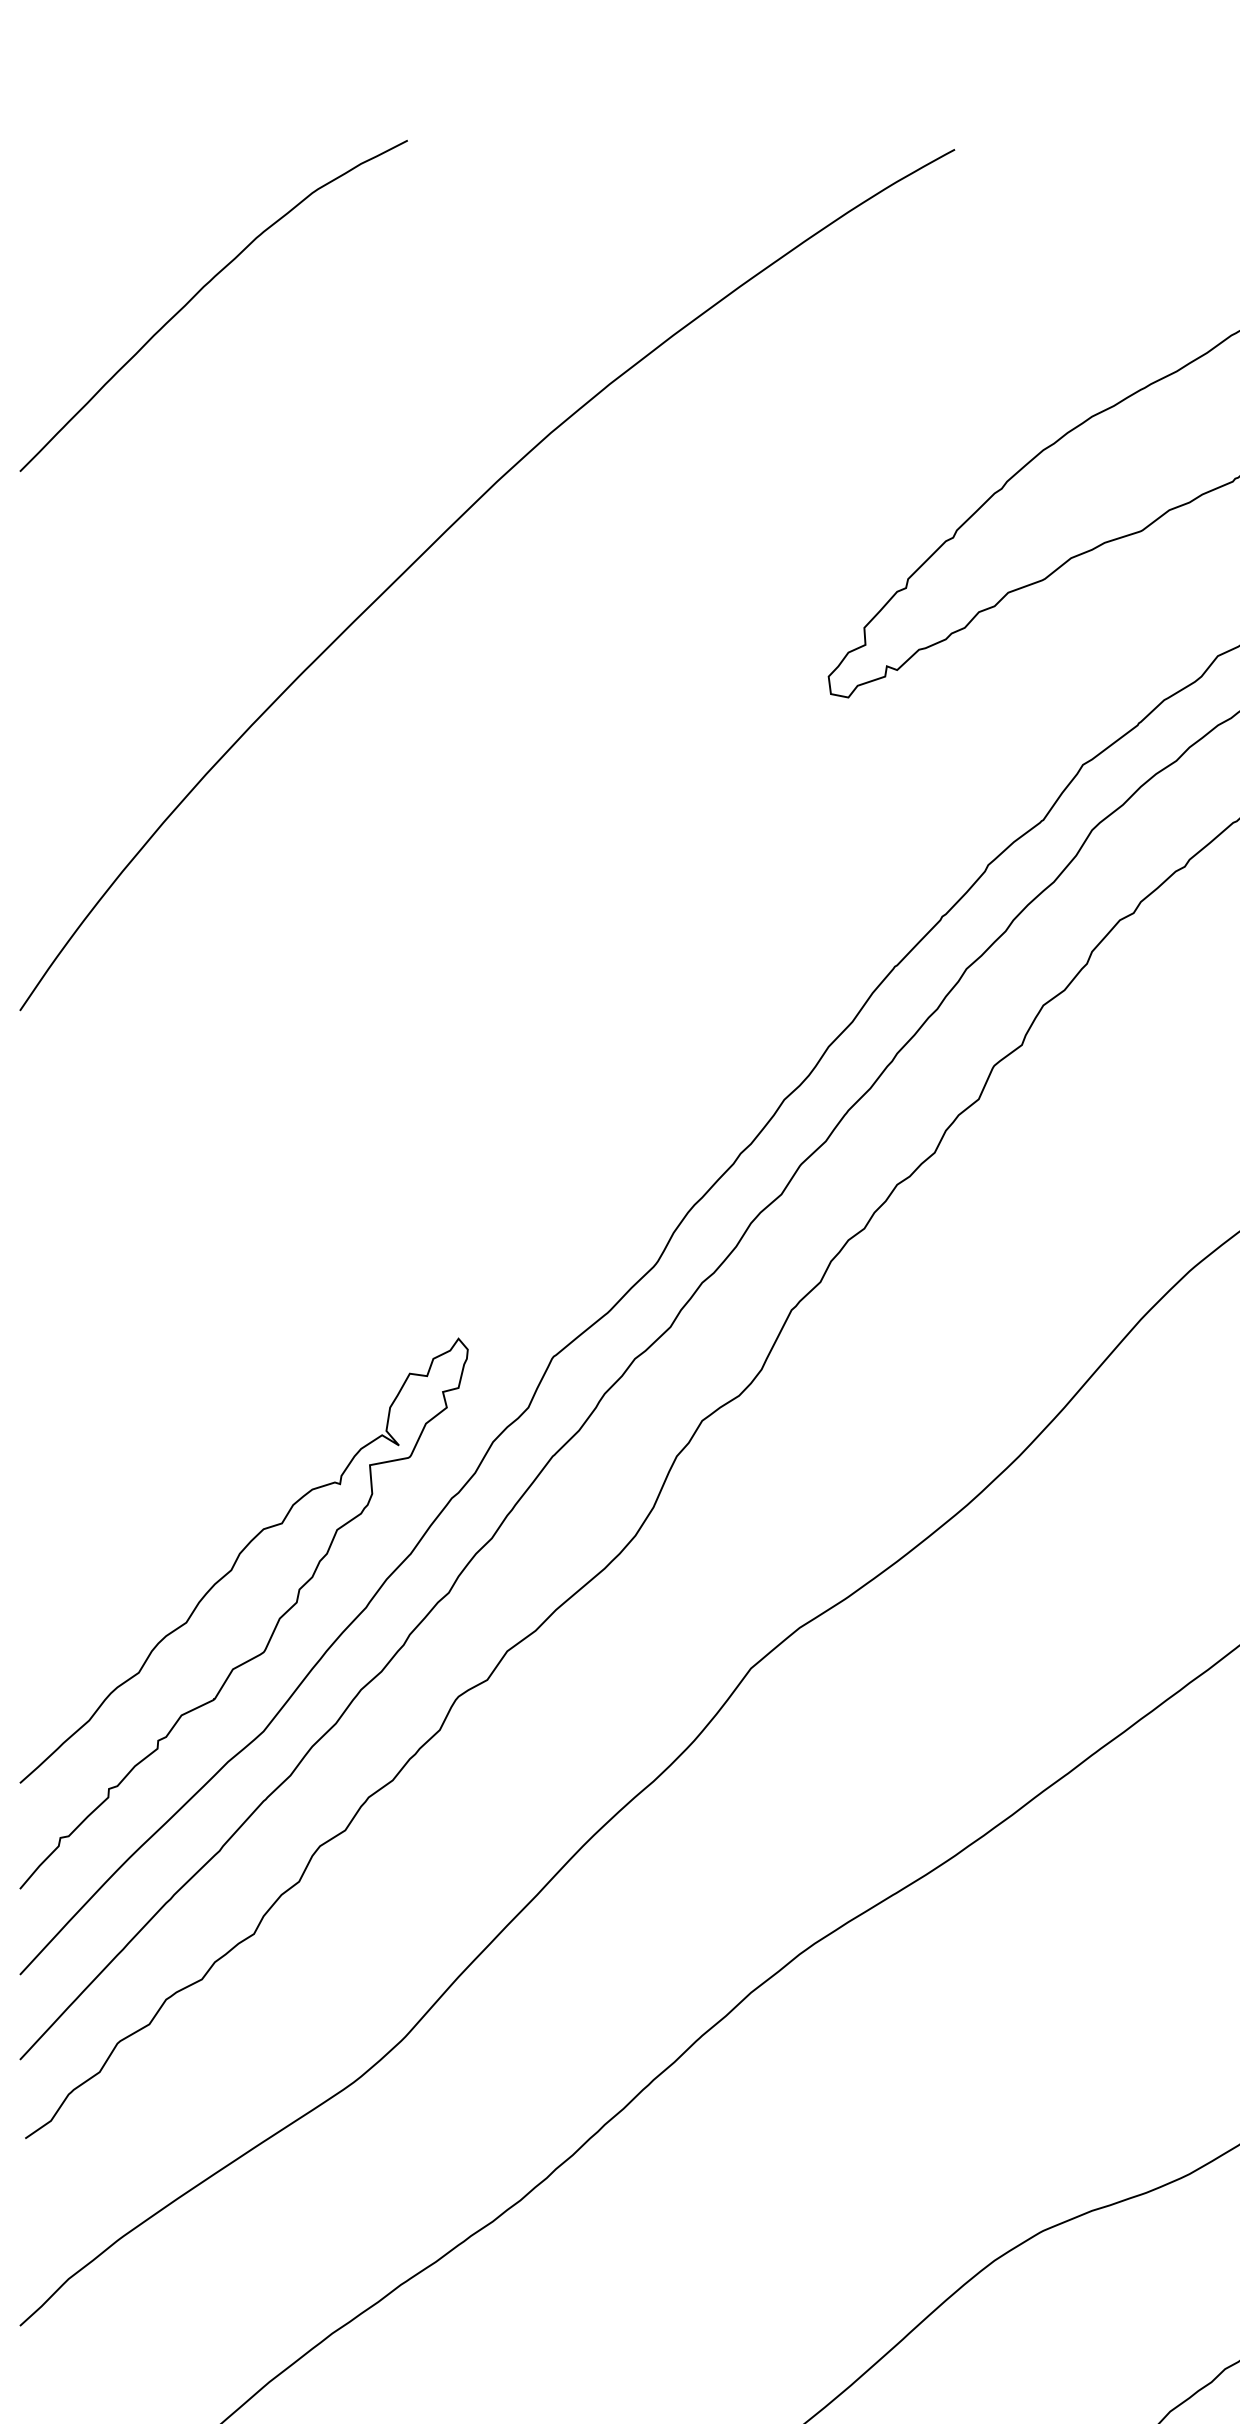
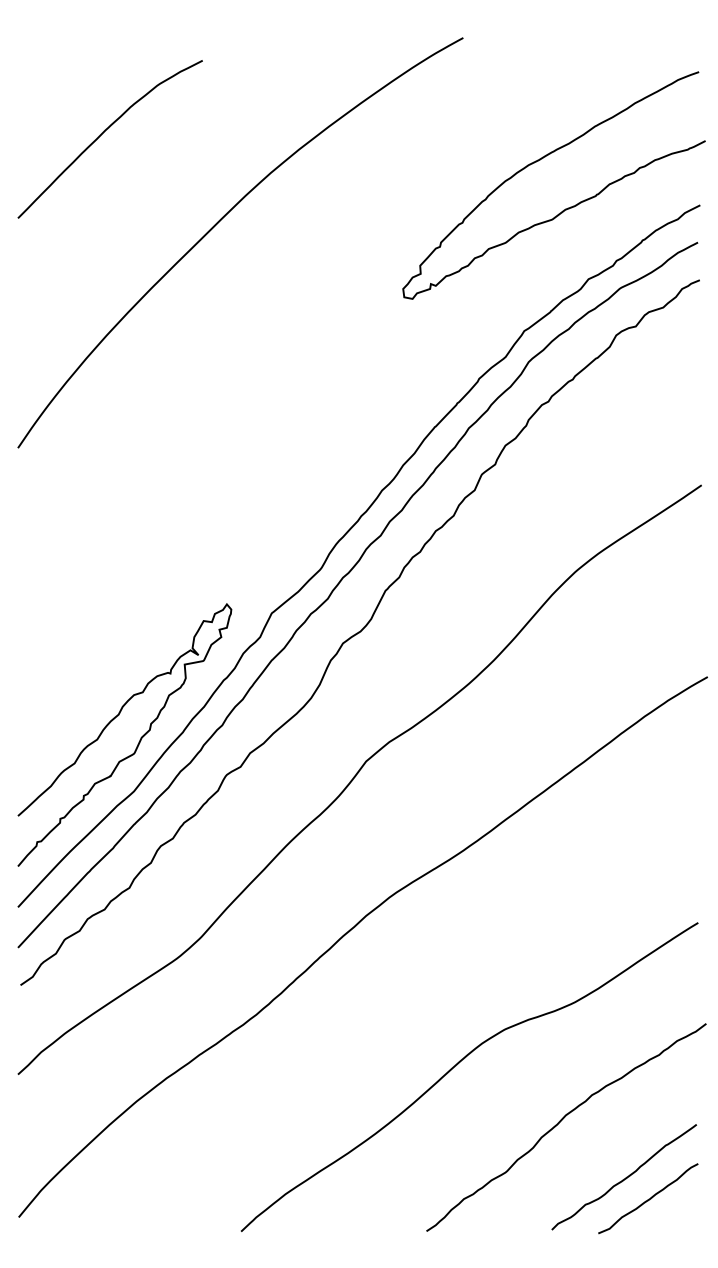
curve: (199, 293) -> (103, 133), moved

